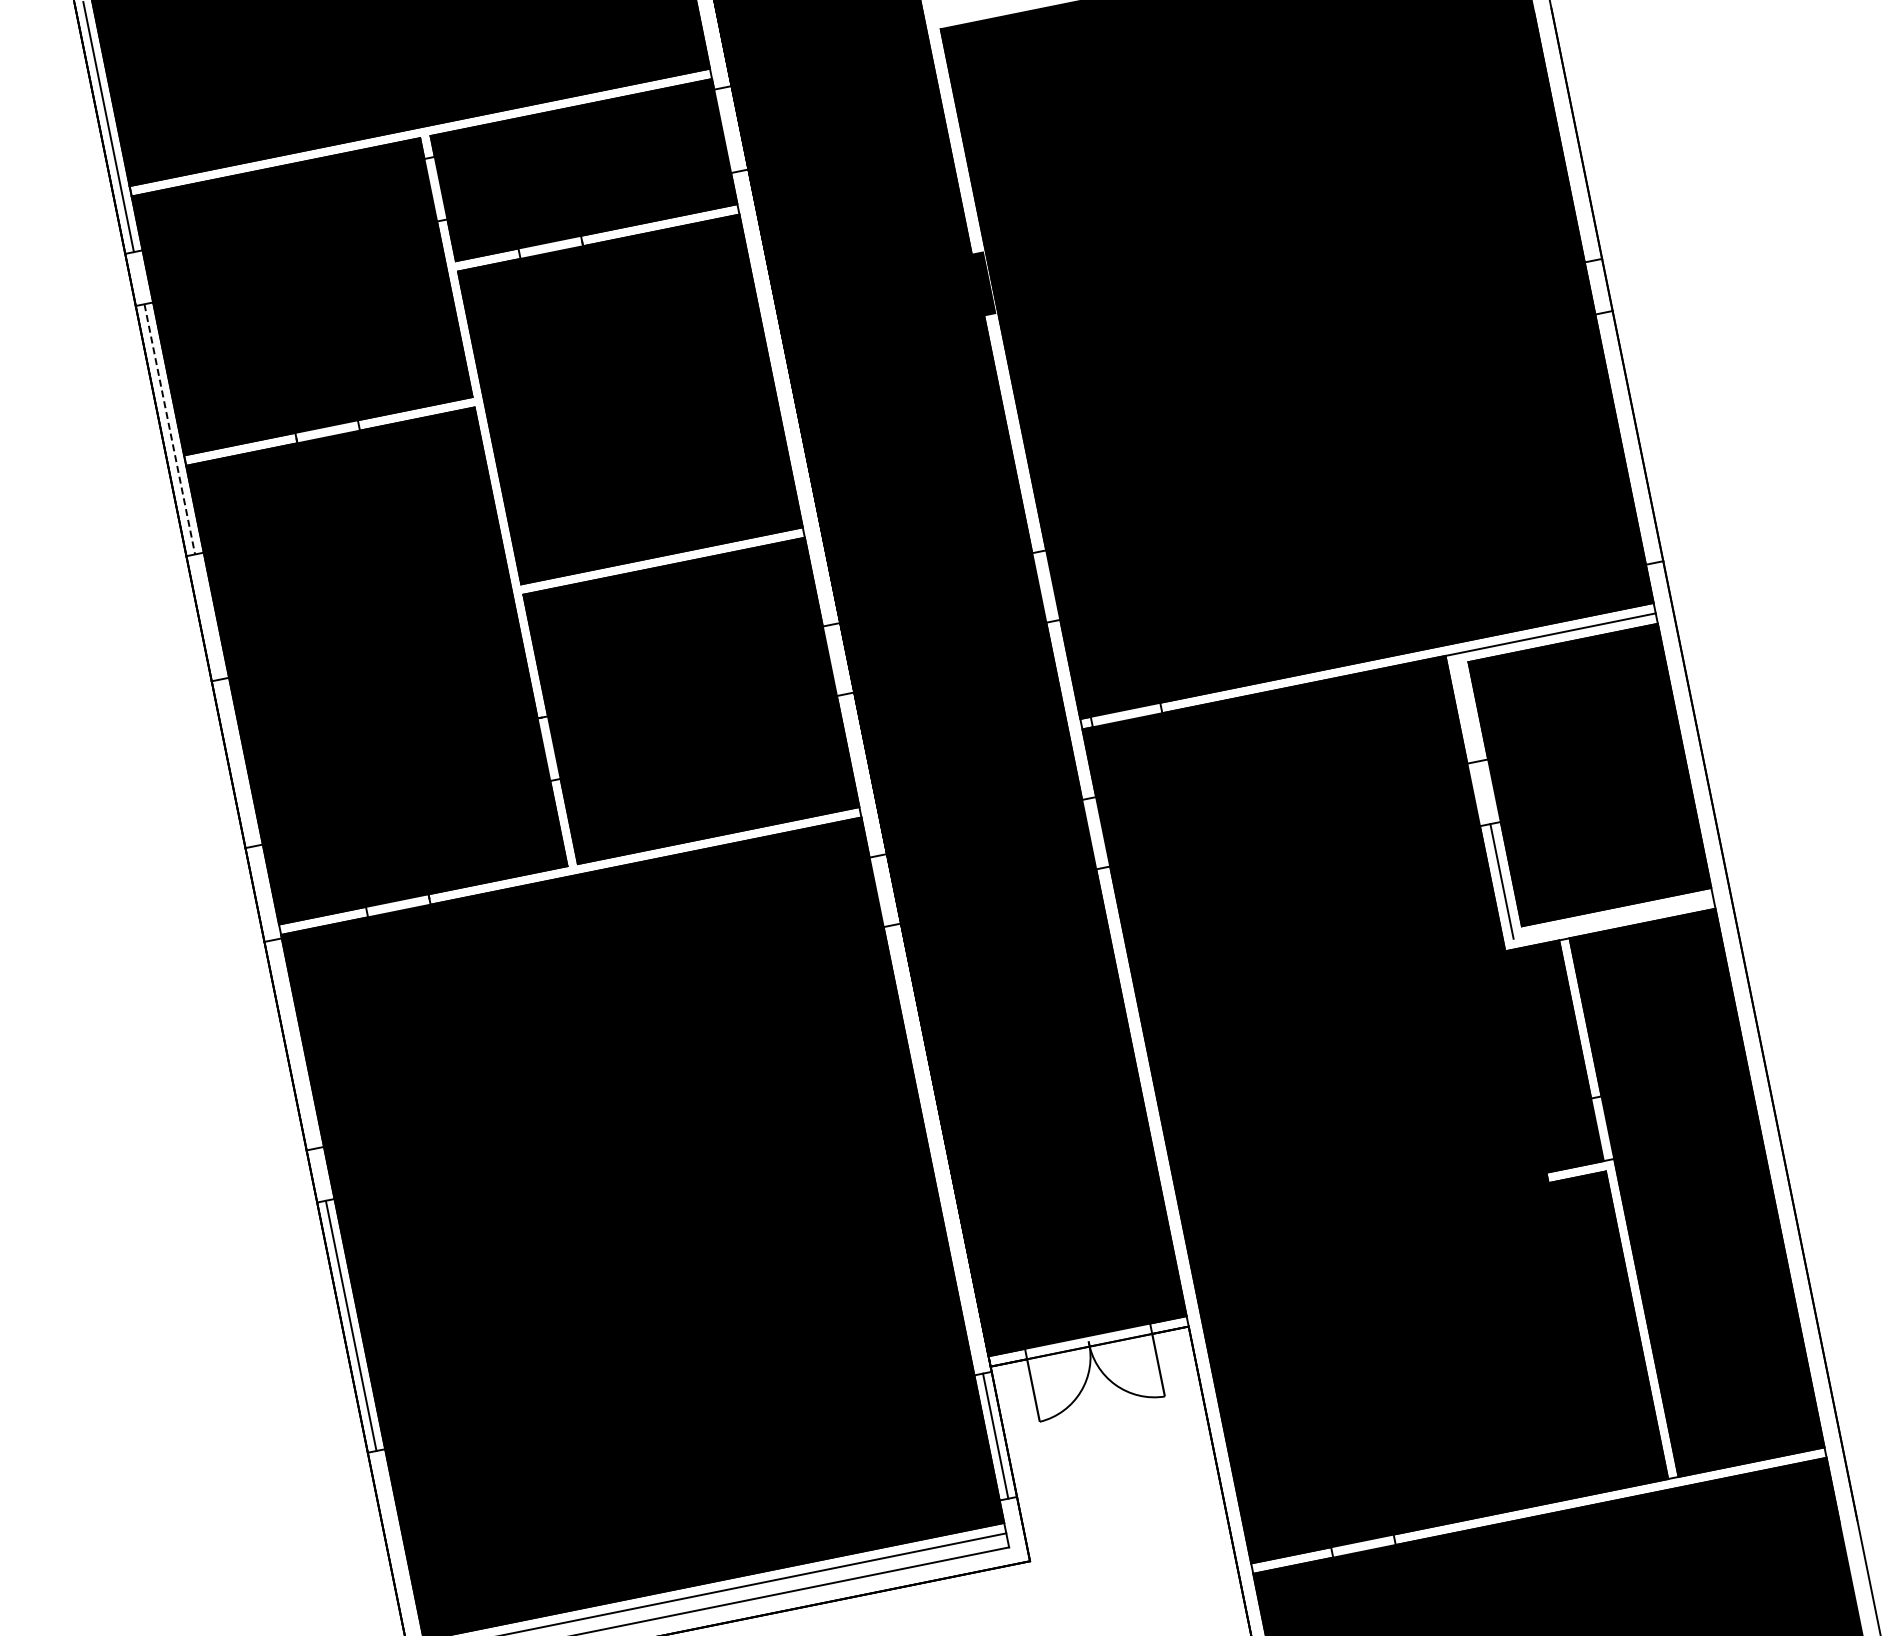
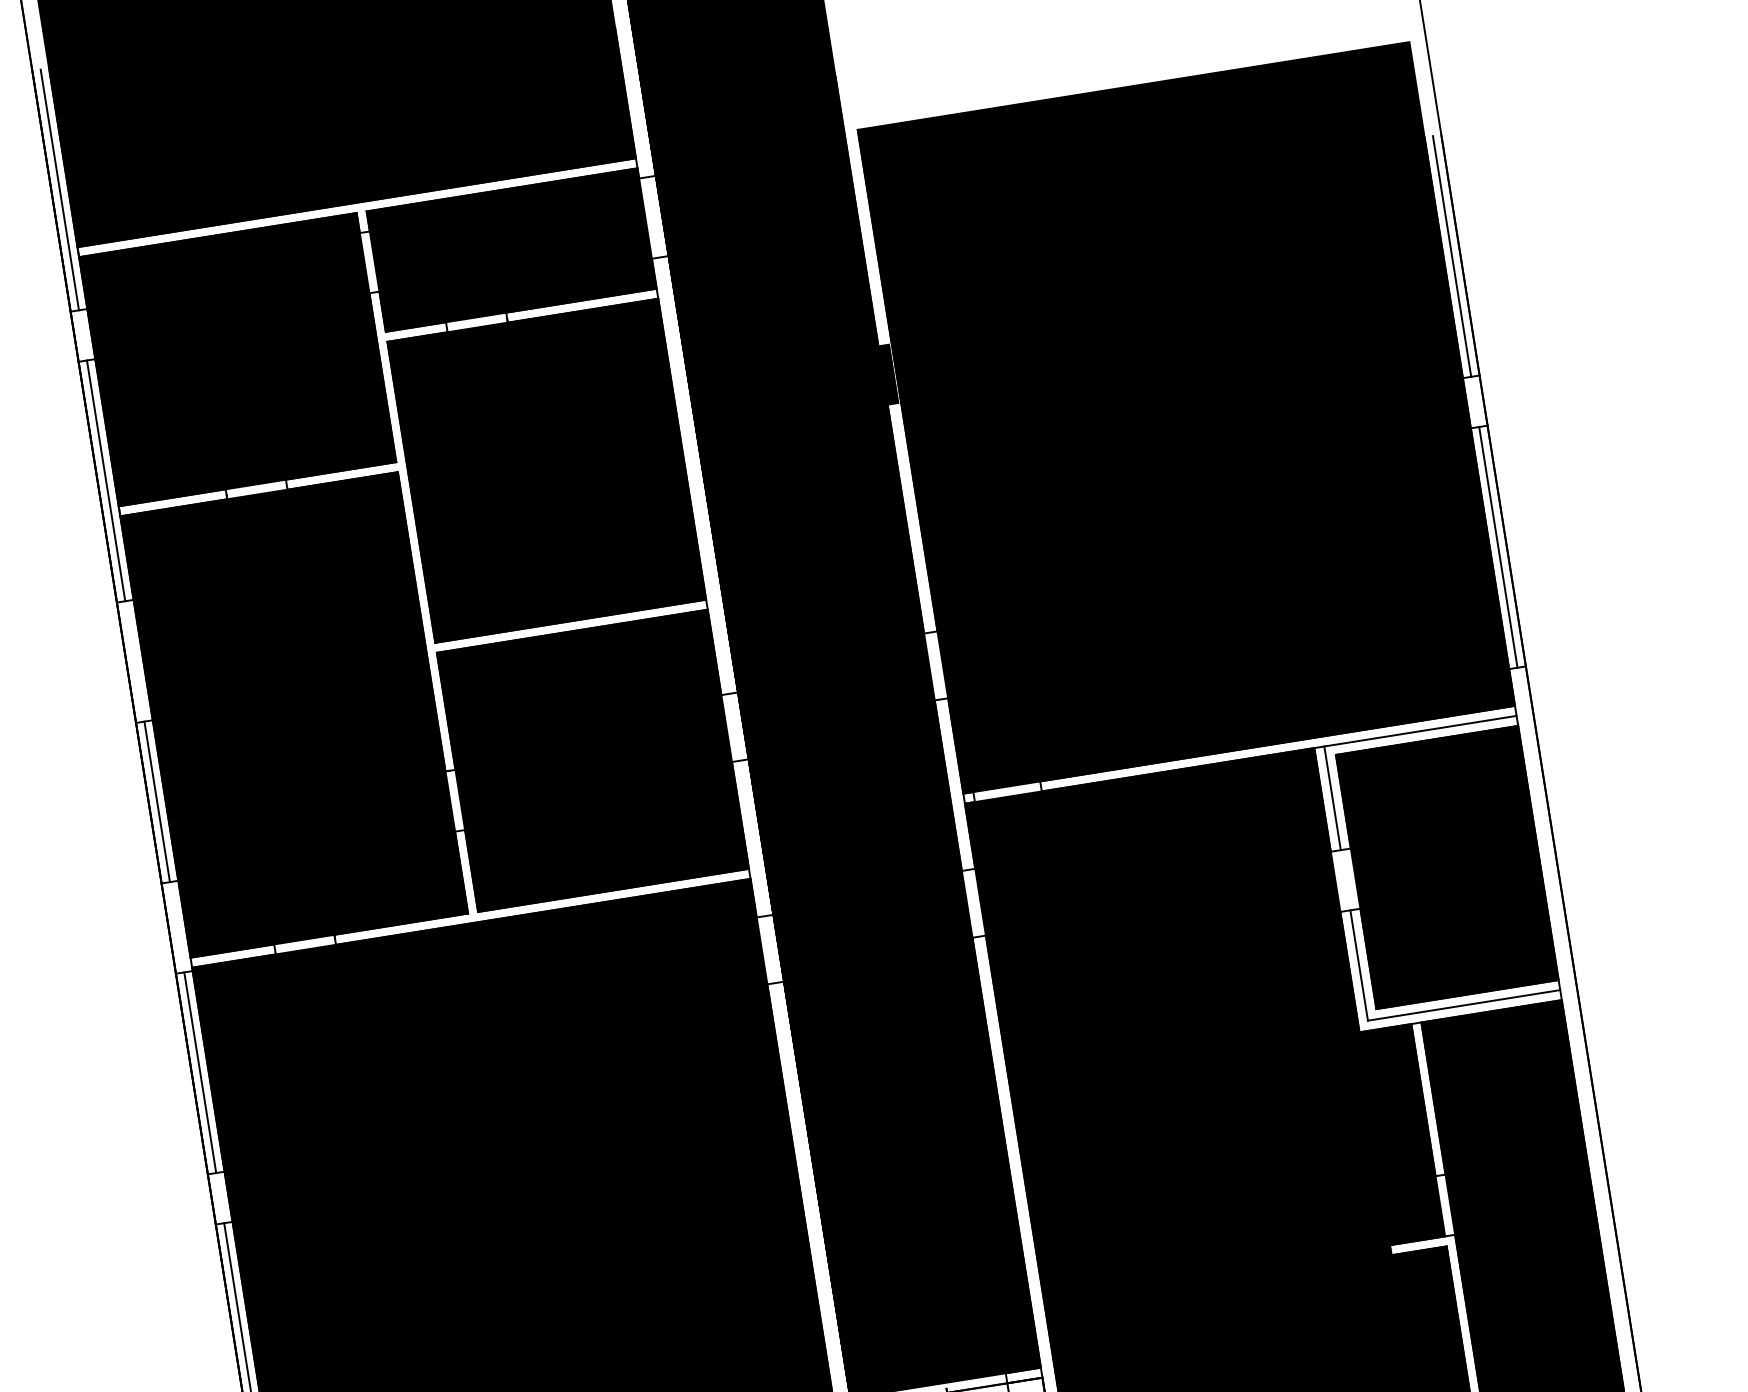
line: (1567, 135) -> (1451, 256), added
line: (169, 429) -> (105, 480), dashed -> solid
line: (1628, 437) -> (1497, 546), added
line: (1466, 707) -> (1332, 798), added
line: (237, 762) -> (157, 801), added
line: (1613, 918) -> (1464, 1005), added
line: (294, 1044) -> (200, 1072), added

